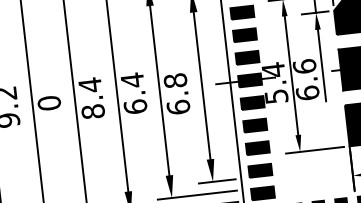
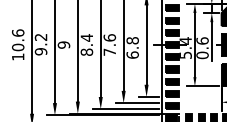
text: (307, 91) -> (202, 54), 6.6 -> 0.6
text: (133, 92) -> (109, 44), 6.4 -> 7.6
text: (50, 102) -> (64, 44), 0 -> 9

